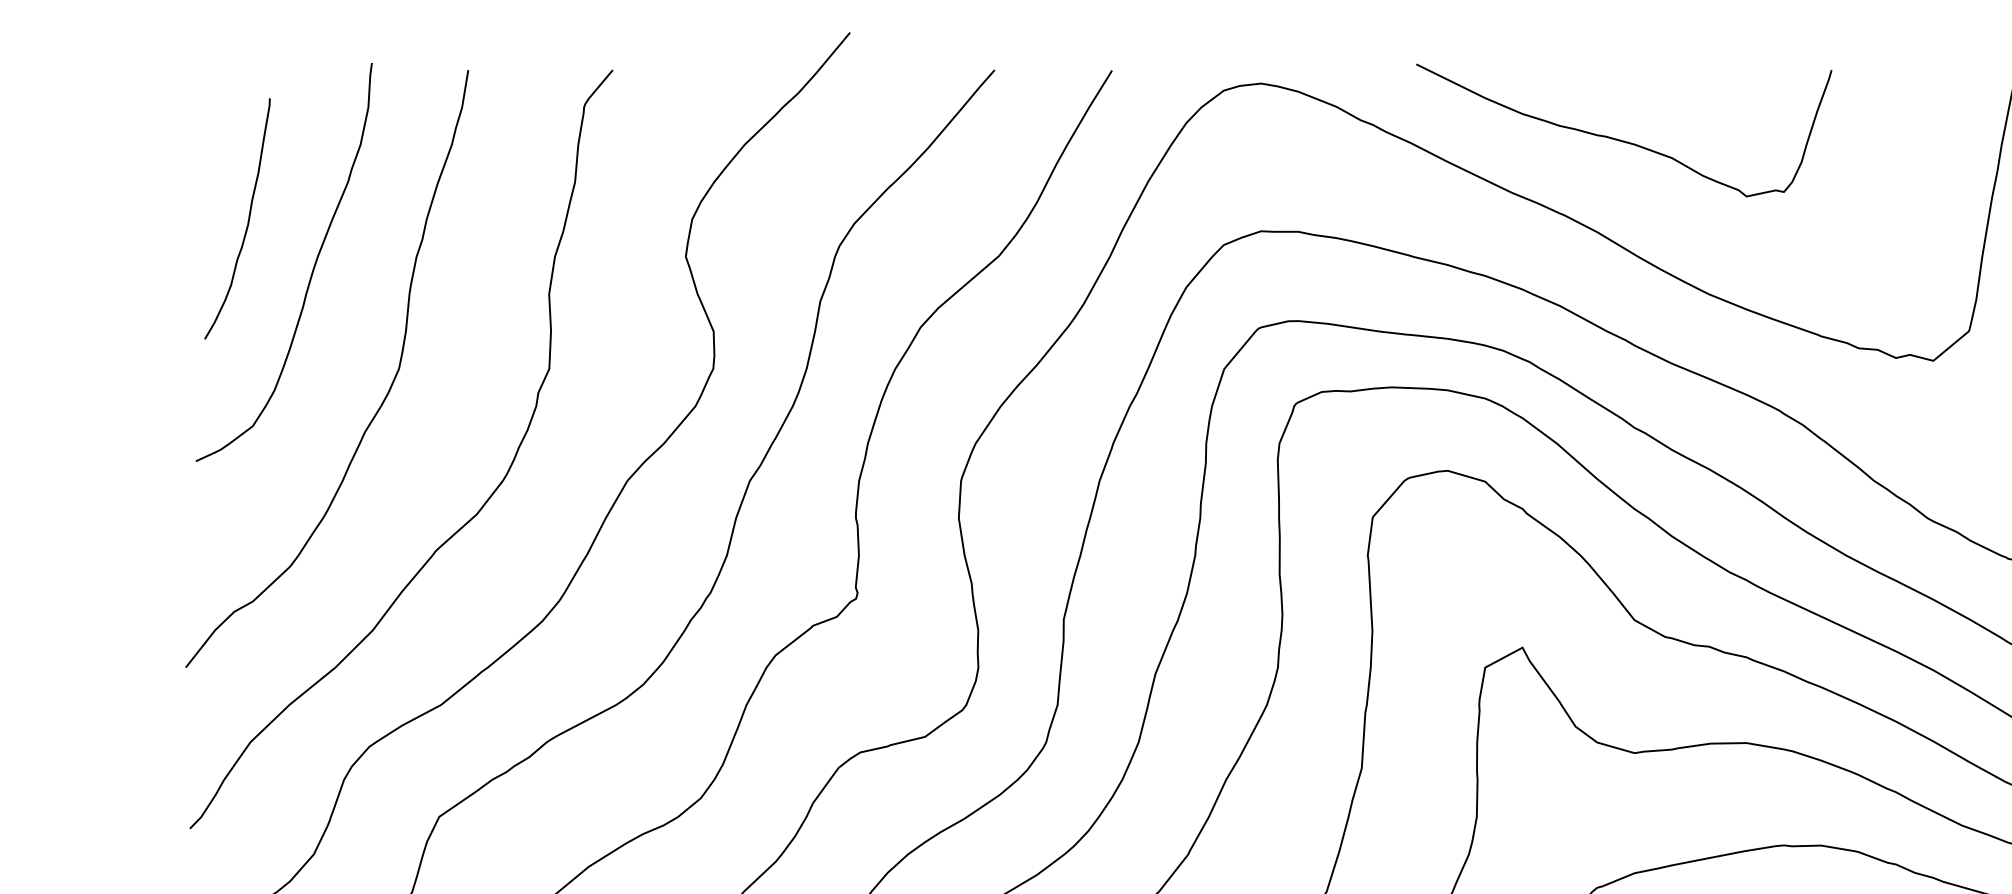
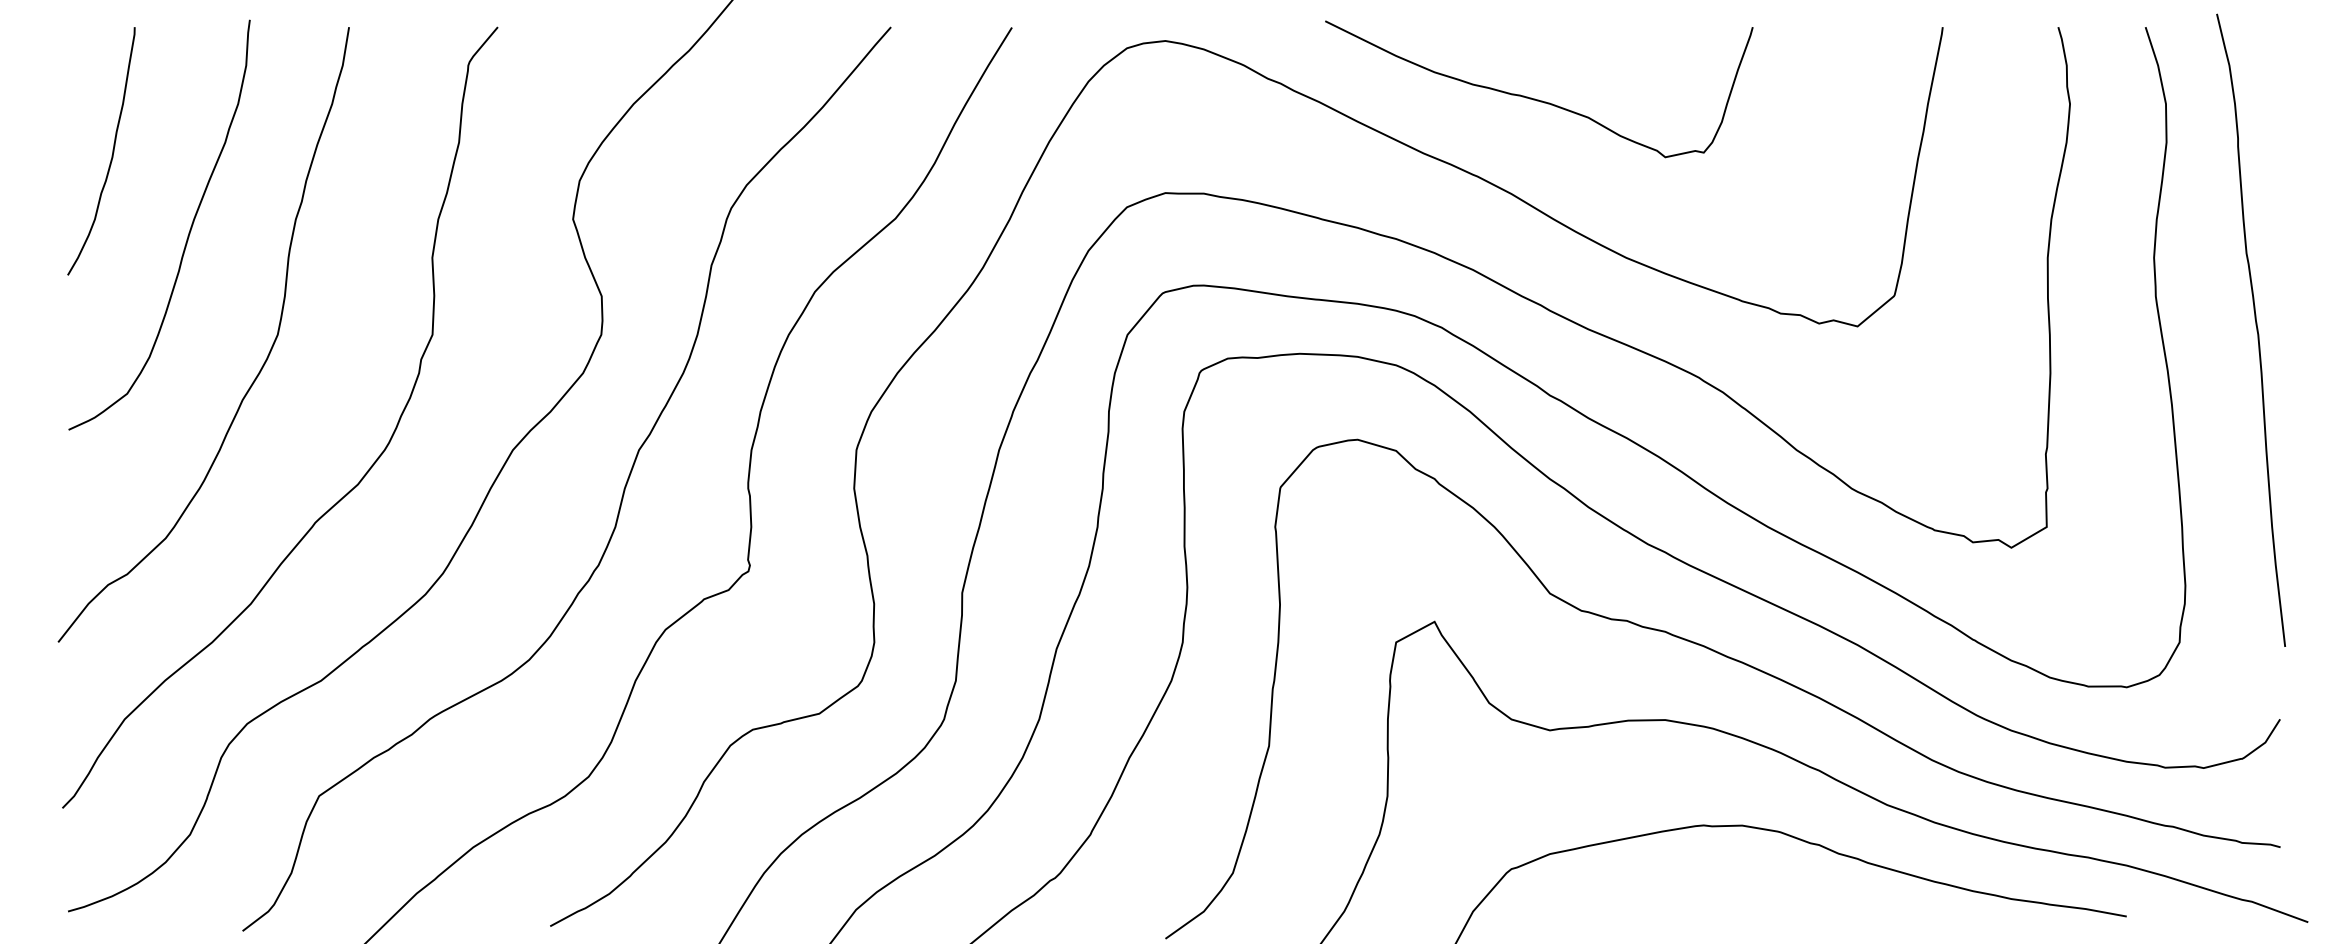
curve: (247, 222) -> (111, 155), moved

